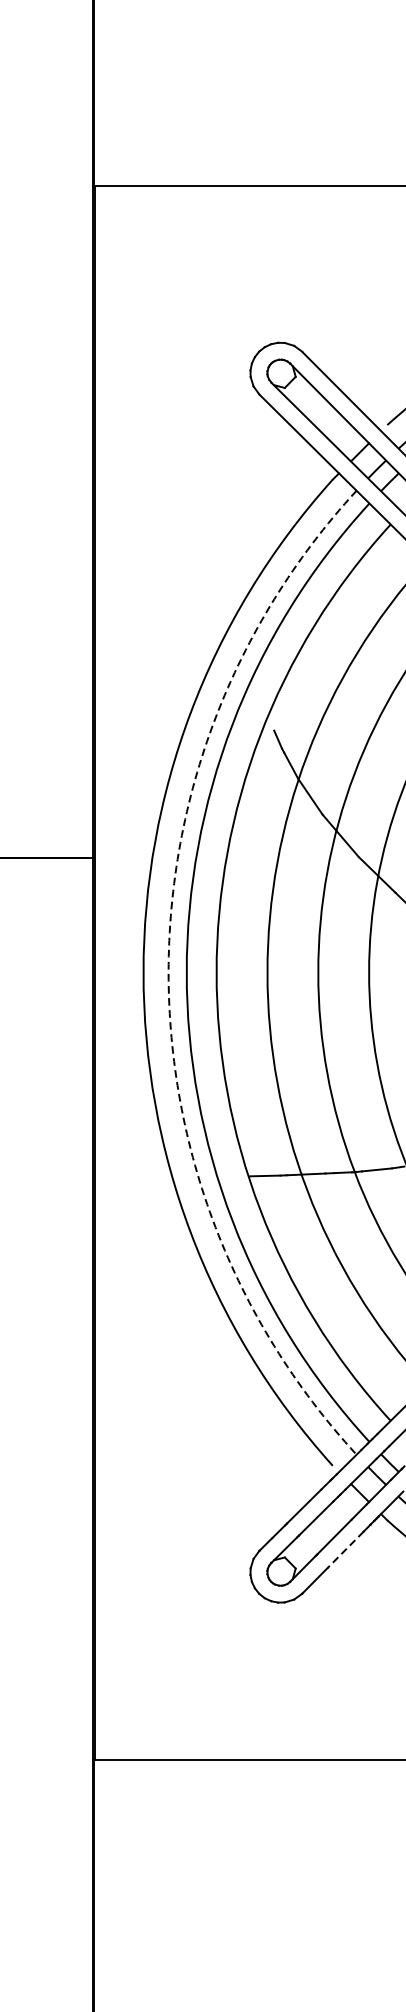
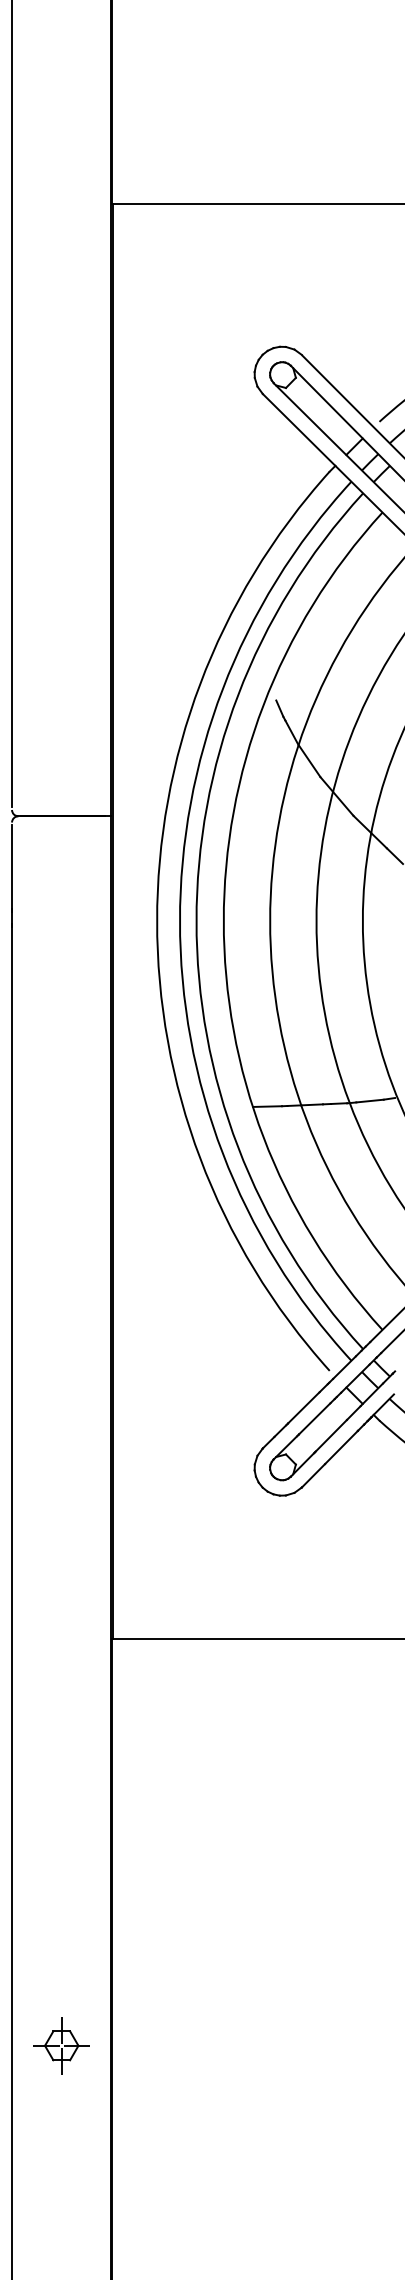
arc: (168, 973) -> (179, 921), dashed -> solid
line: (345, 1549) -> (341, 1447), dashed -> solid

